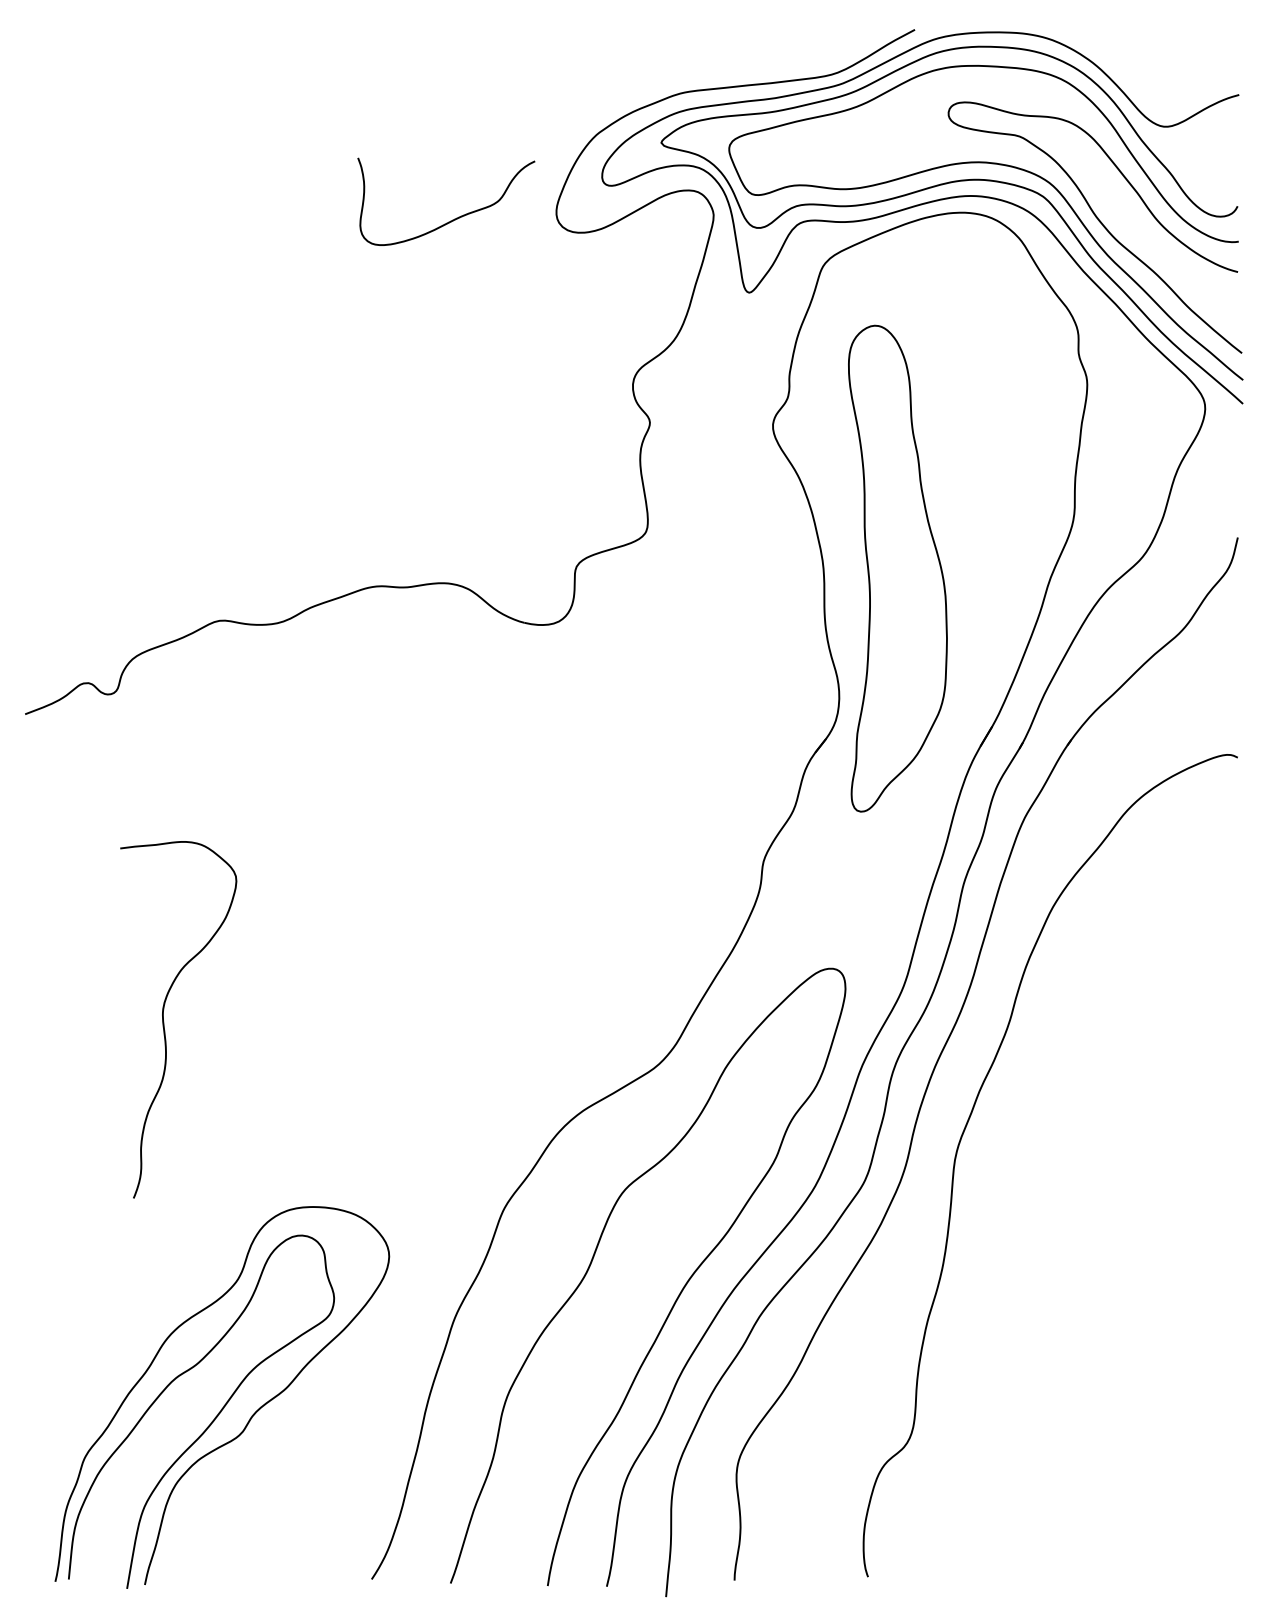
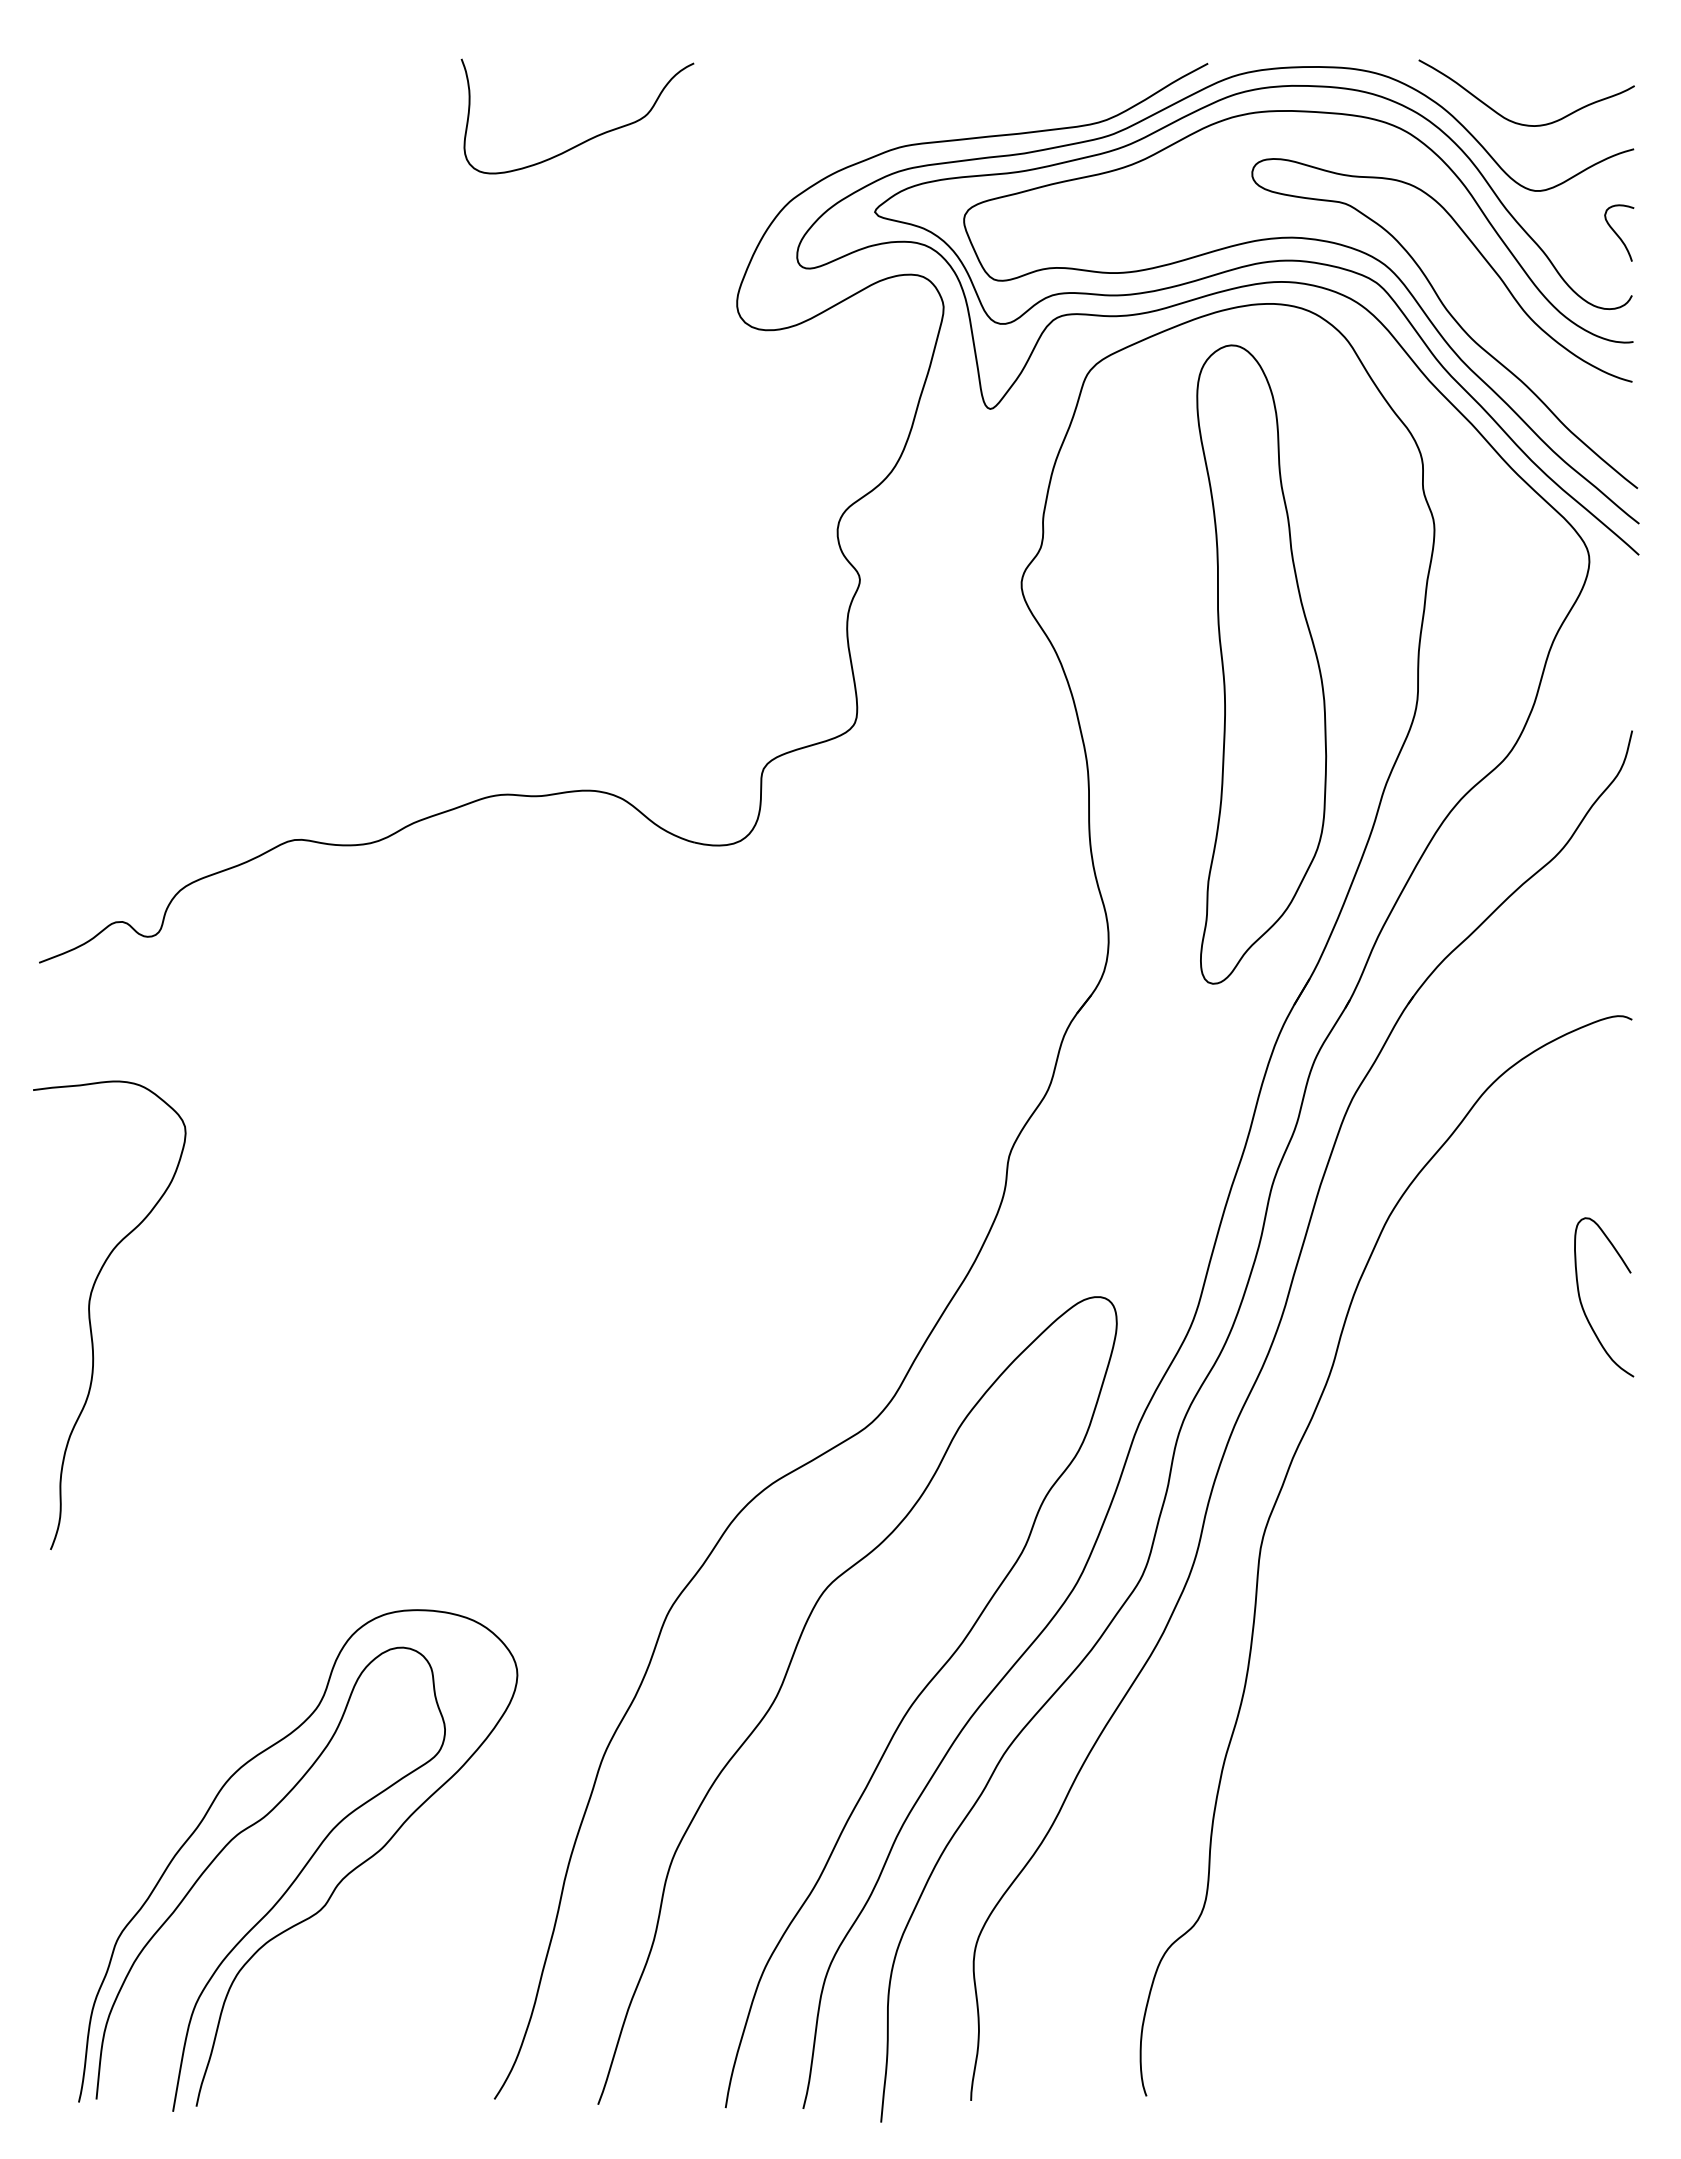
curve: (1151, 74) -> (1518, 122), added
curve: (1226, 159) -> (1617, 233), added
curve: (455, 218) -> (589, 138), moved
part: (897, 568) -> (1261, 664), moved
curve: (1199, 973) -> (1582, 1303), added
curve: (163, 1019) -> (90, 1314), moved

